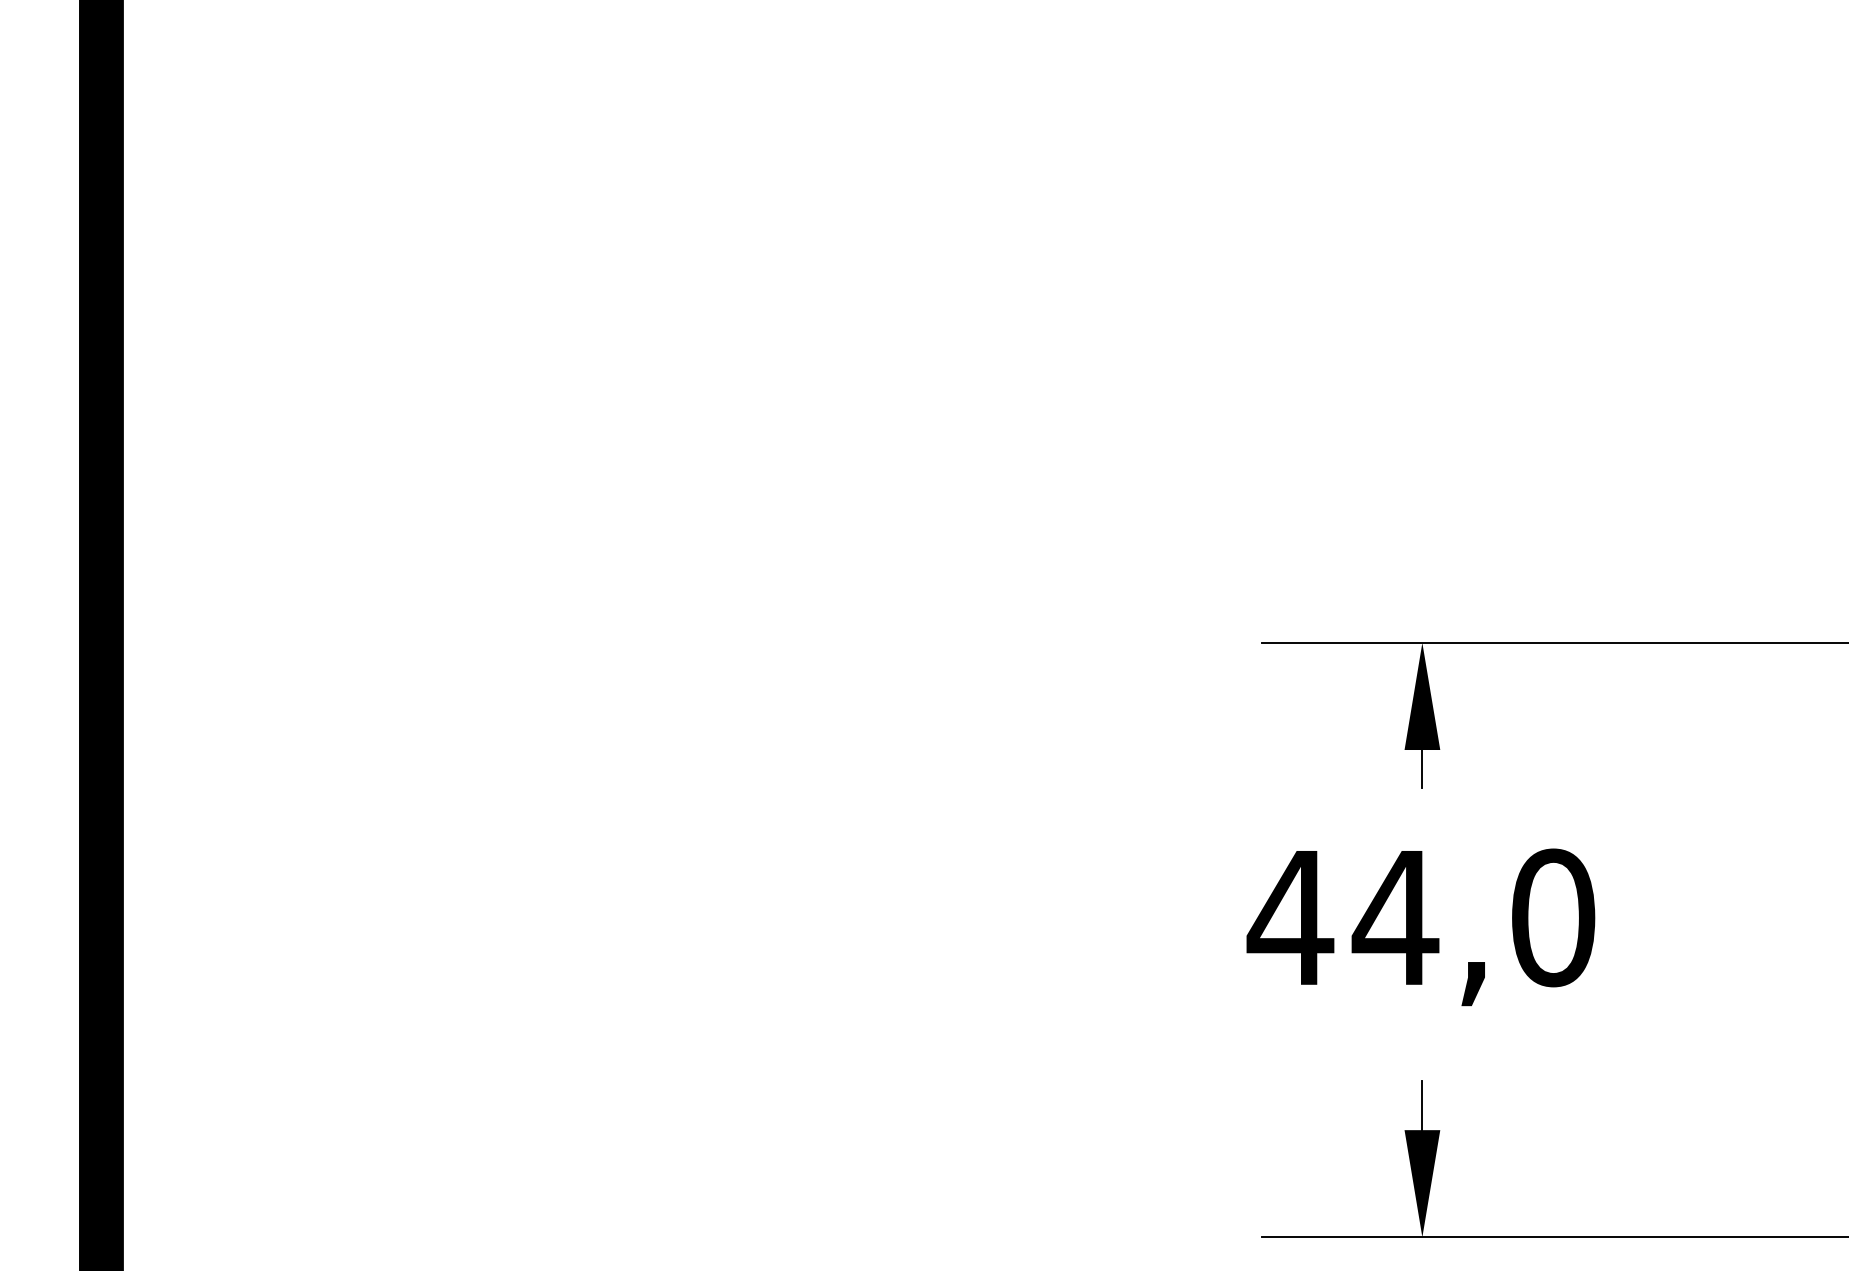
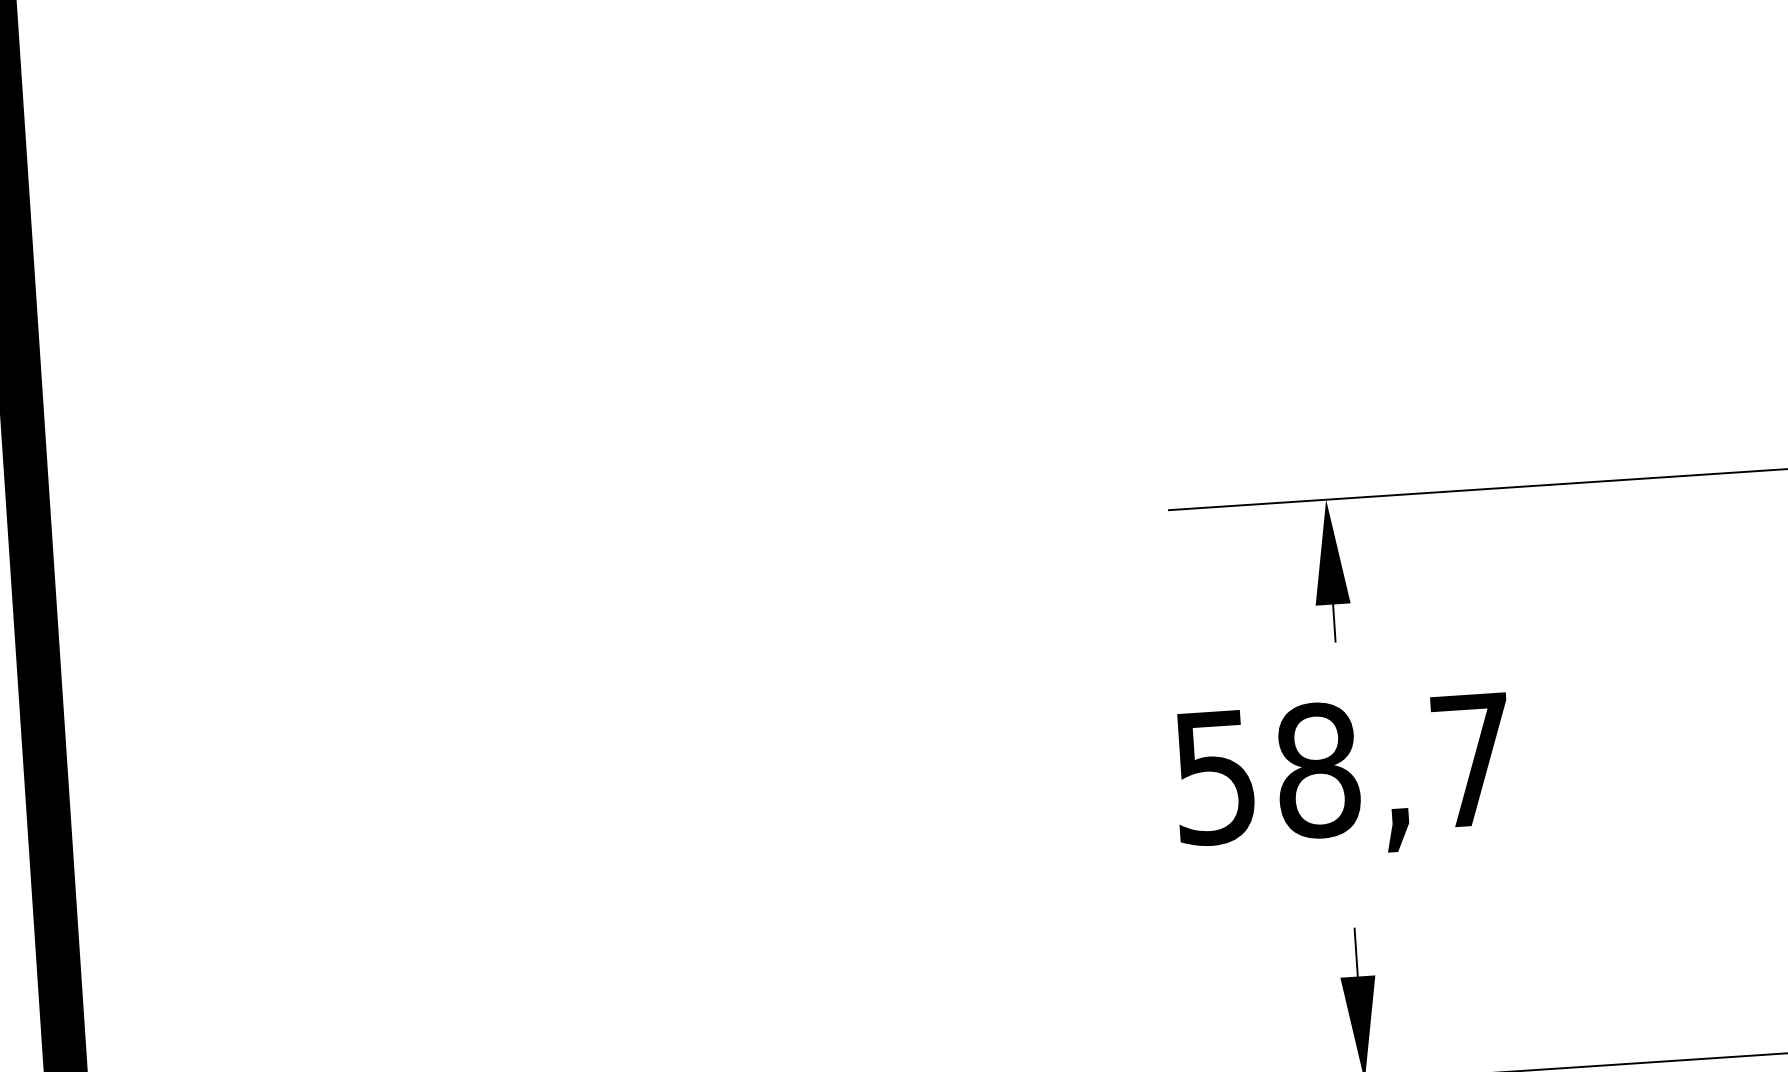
text: (1420, 917) -> (1342, 768), 44,0 -> 58,7

